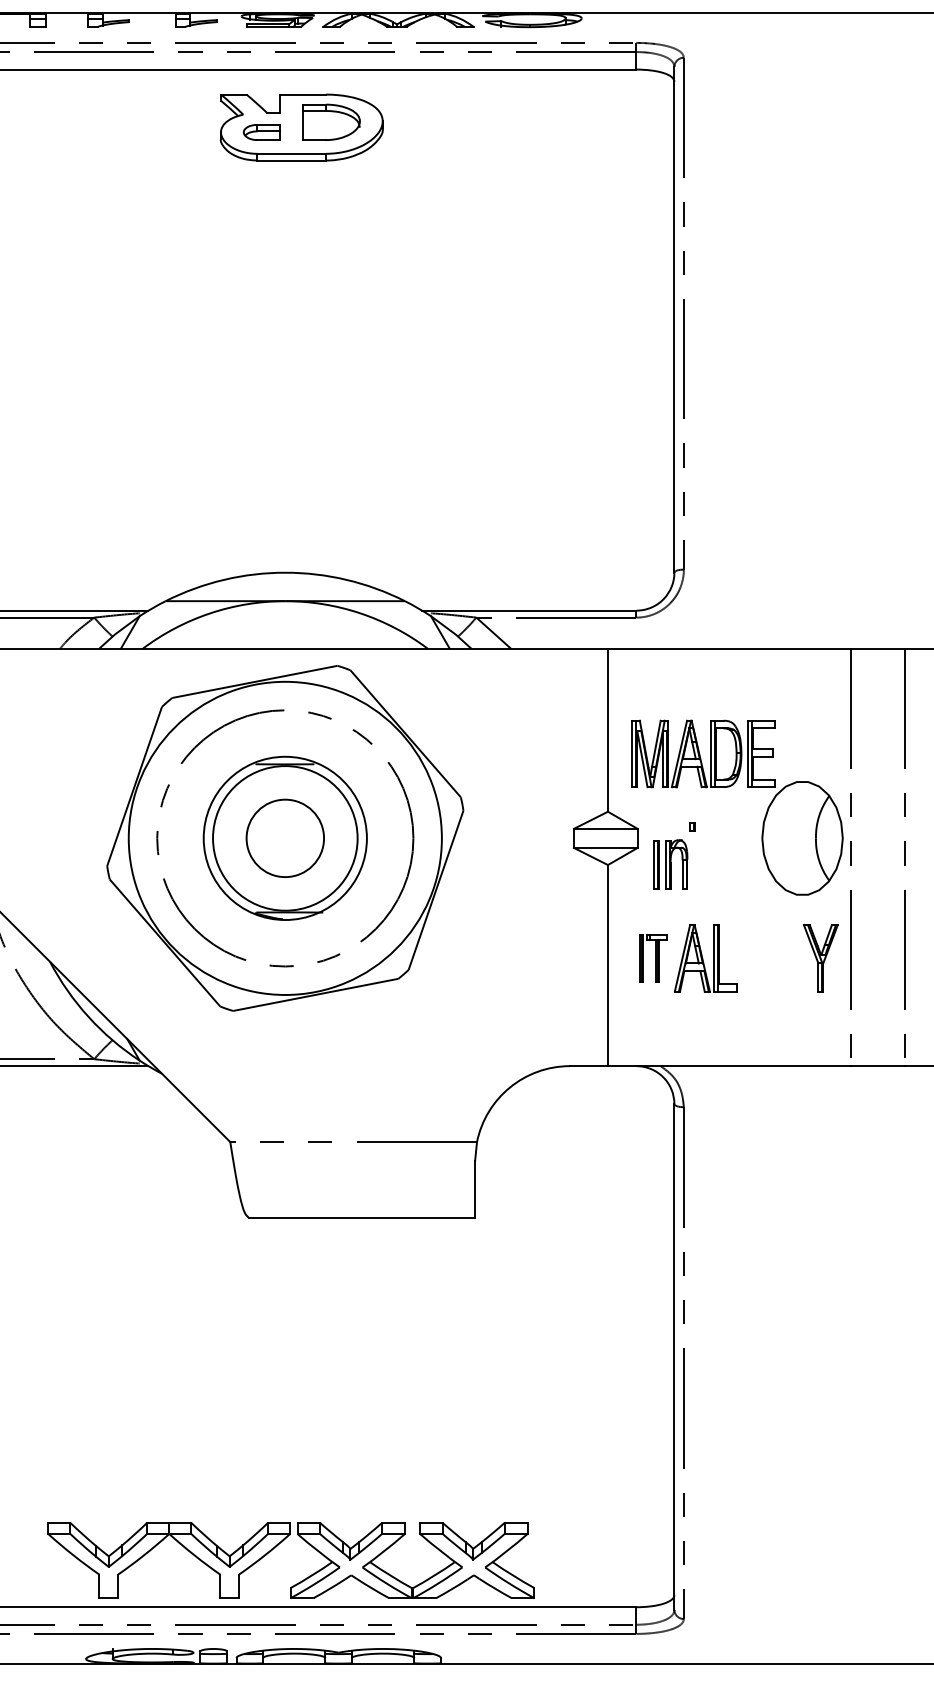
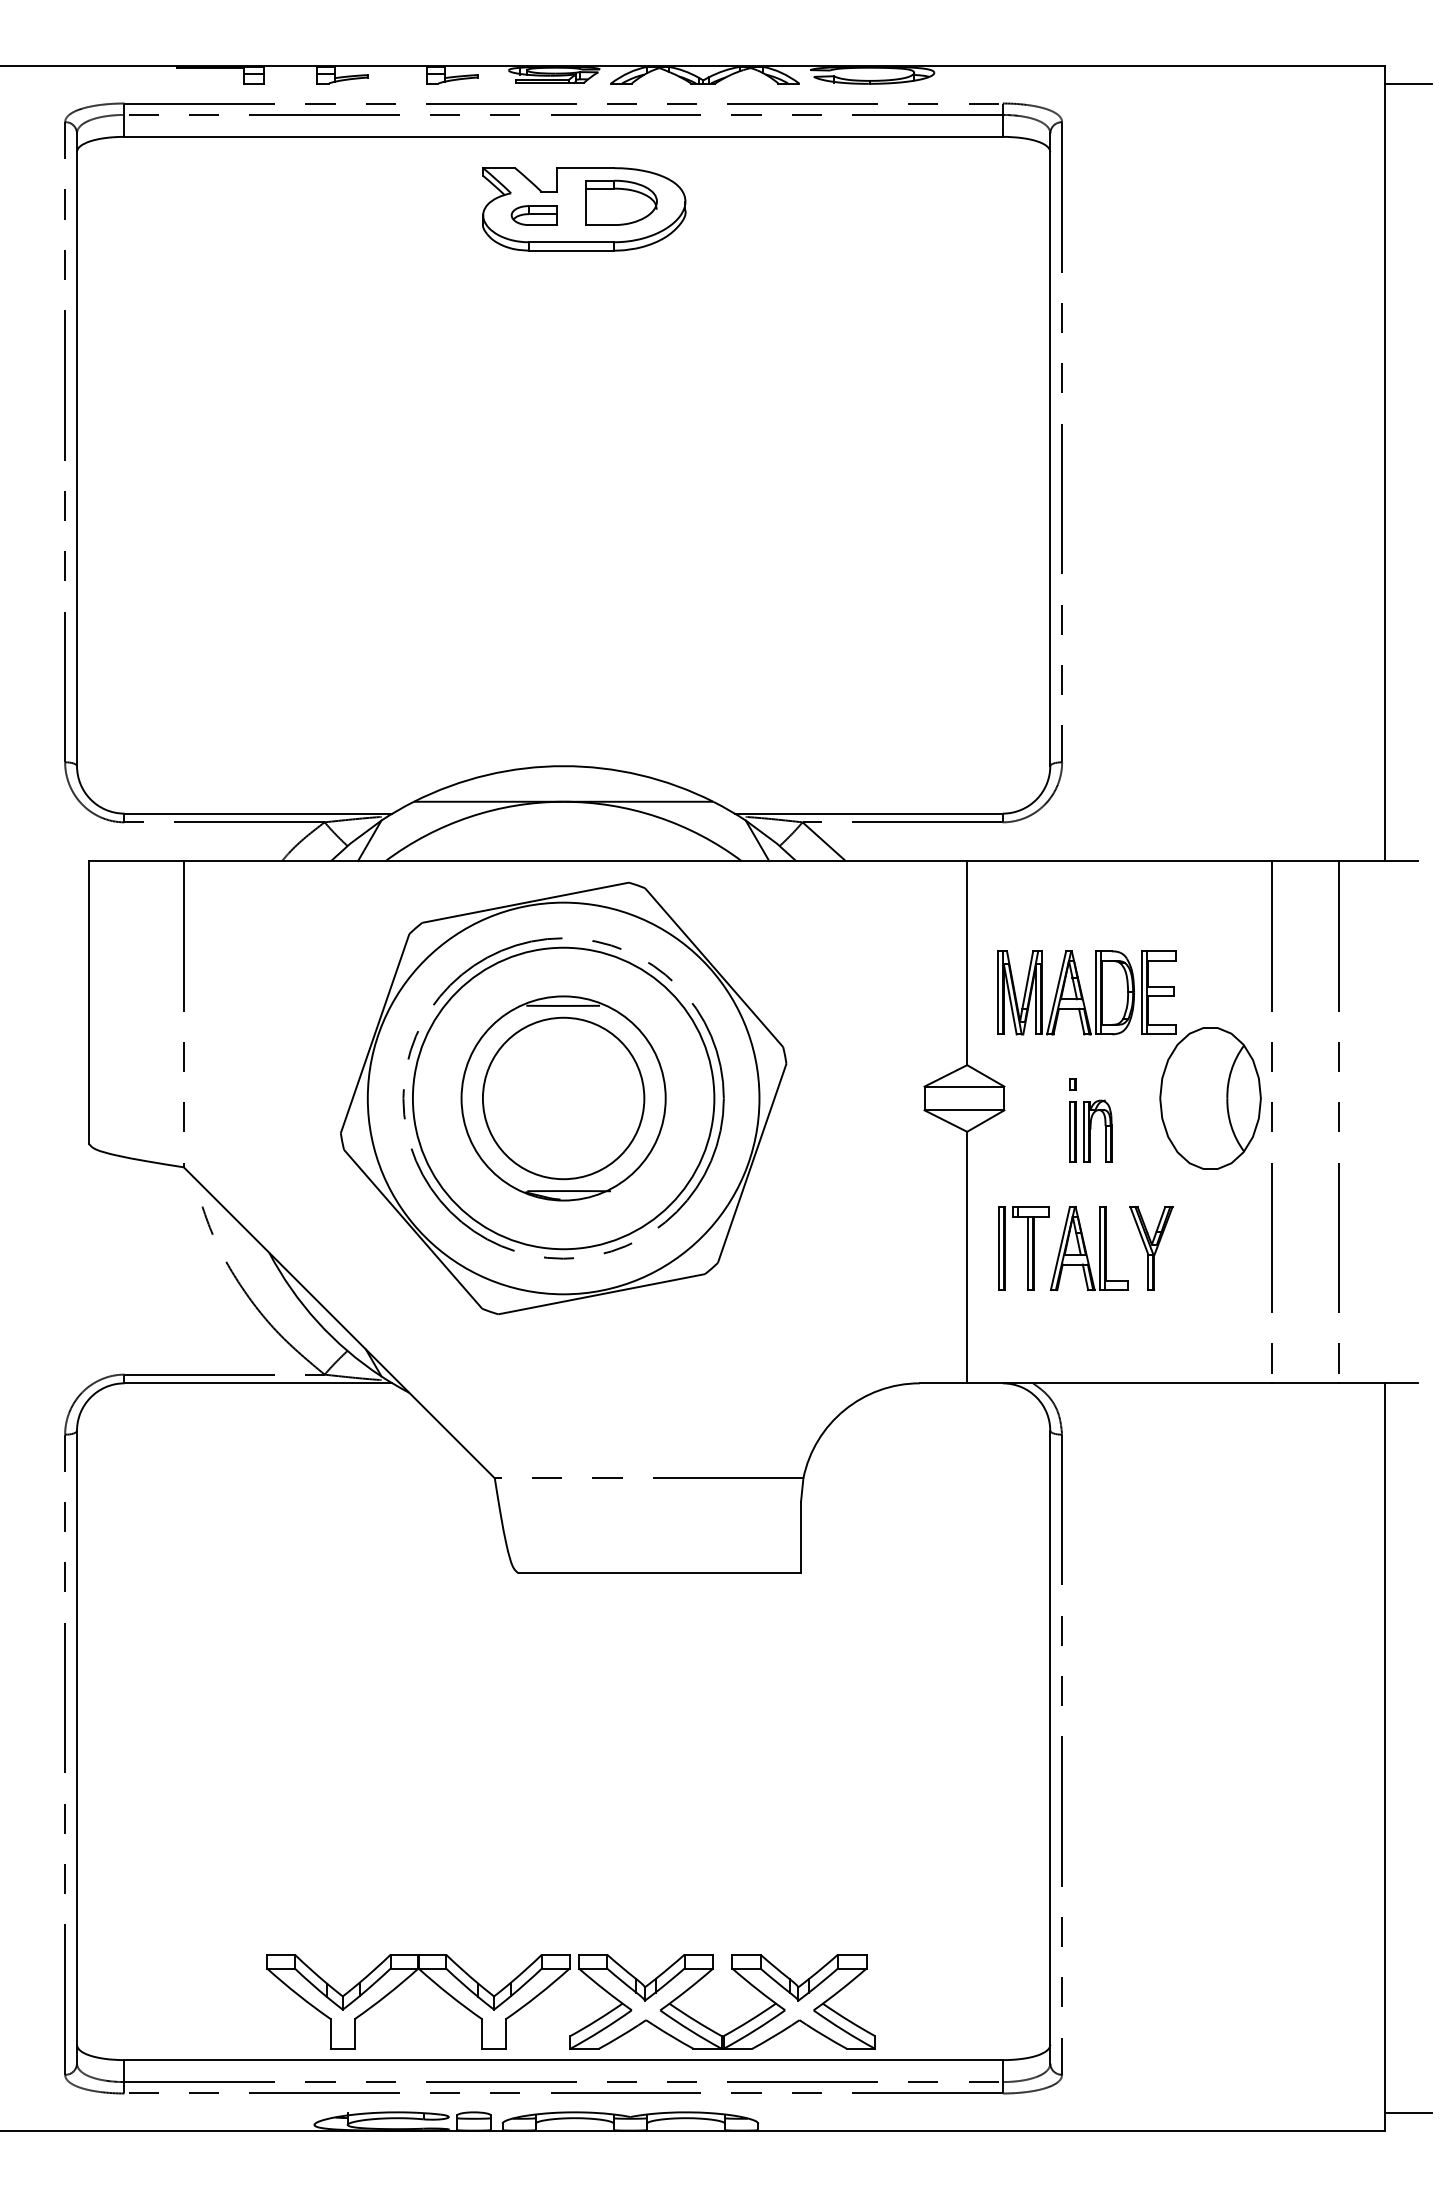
circle: (285, 838) -> (563, 1098), size x1.67
circle: (285, 838) -> (563, 1098), size x1.67
part: (670, 863) -> (1090, 1130), moved
part: (652, 958) -> (1023, 1248), size x1.43
part: (820, 958) -> (1151, 1248), moved

